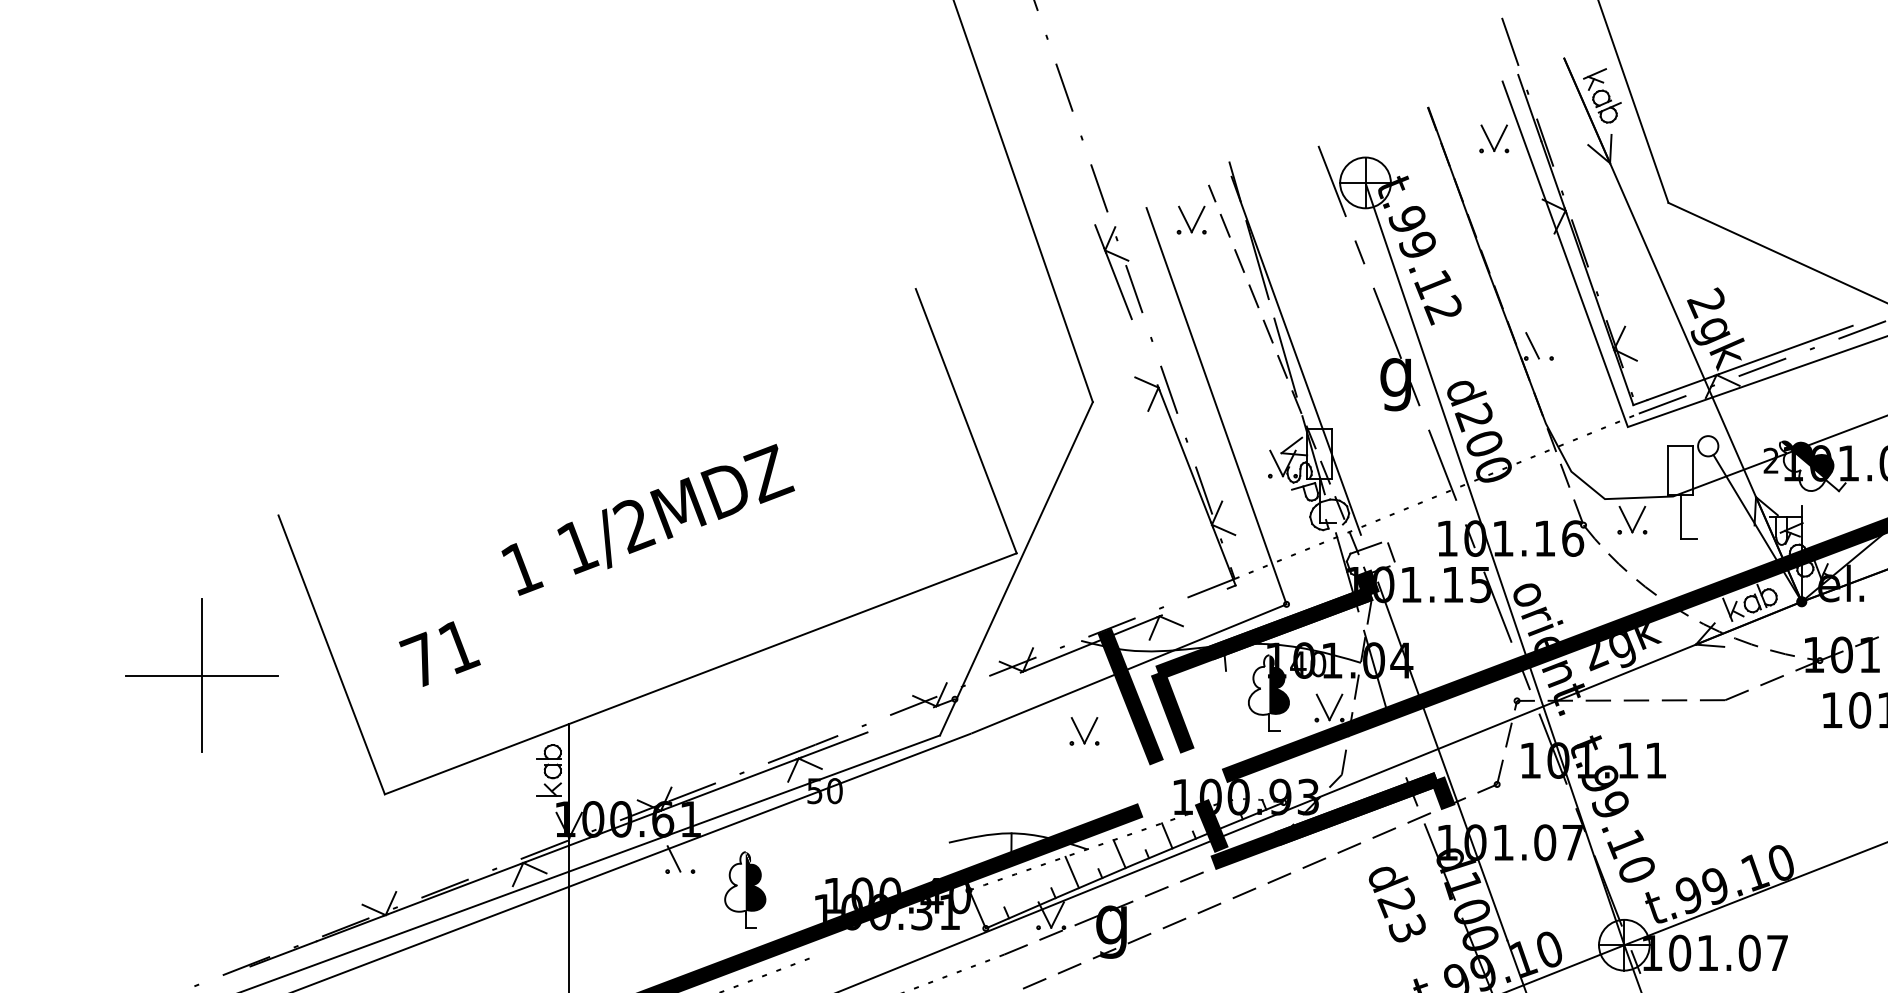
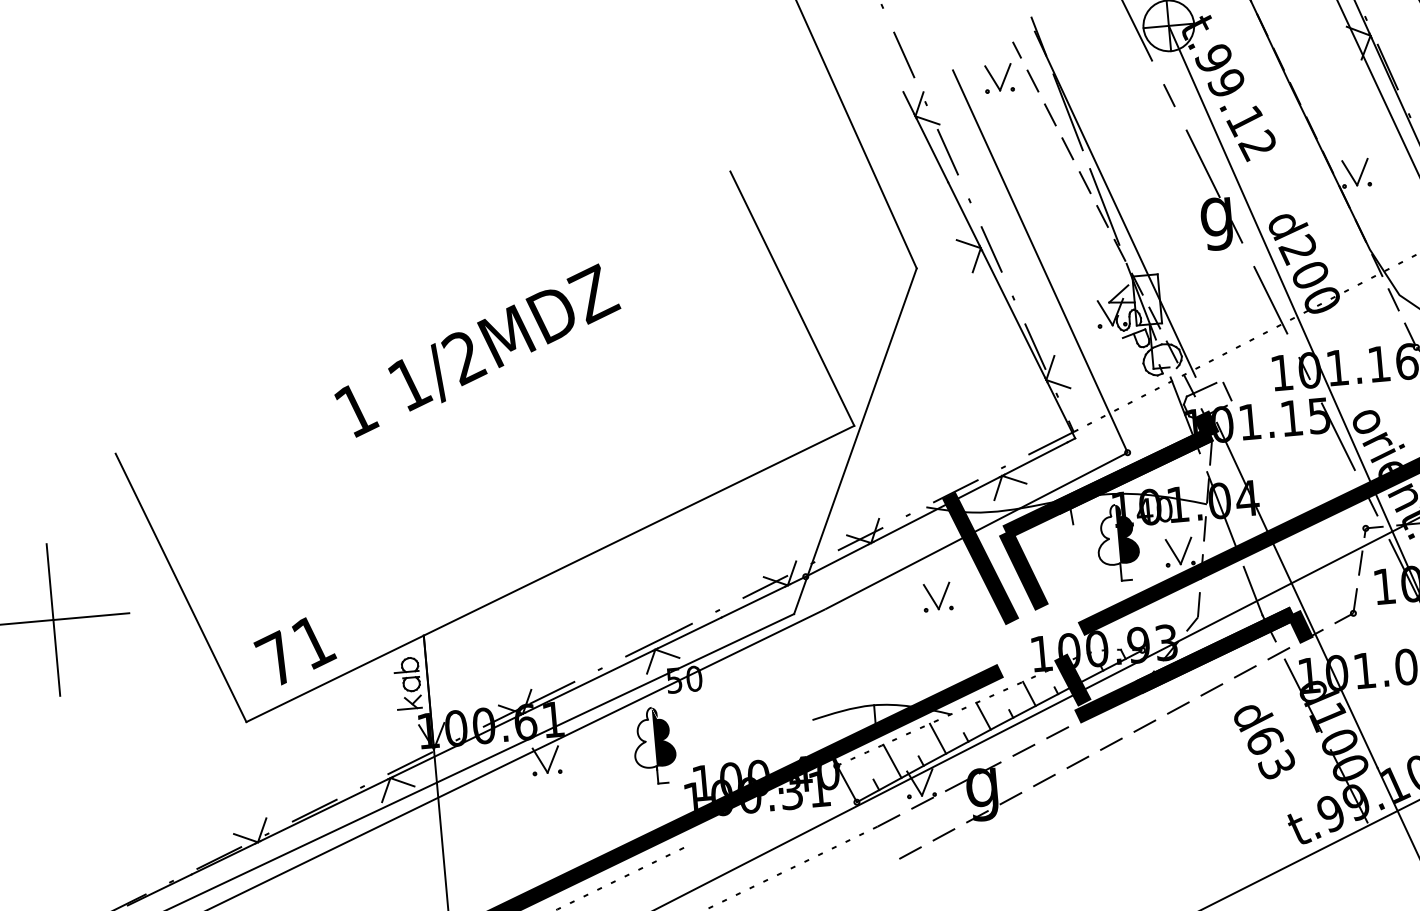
line: (1544, 345) -> (1361, 171), added
line: (1144, 352) -> (963, 214), added
text: (647, 519) -> (476, 350), moved
line: (1194, 601) -> (1035, 458), added
text: (439, 653) -> (294, 650), moved
line: (987, 685) -> (836, 560), added
line: (900, 719) -> (753, 601), added
line: (1399, 753) -> (1253, 591), added
line: (686, 858) -> (552, 759), added
part: (745, 889) -> (654, 745), moved
line: (1024, 890) -> (892, 760), added
text: (1396, 902) -> (1263, 739), d23 -> d63

